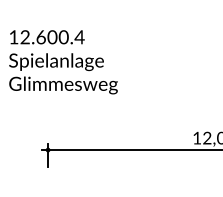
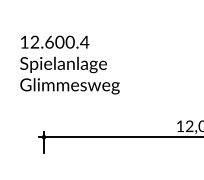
text: (63, 62) -> (69, 65), moved

